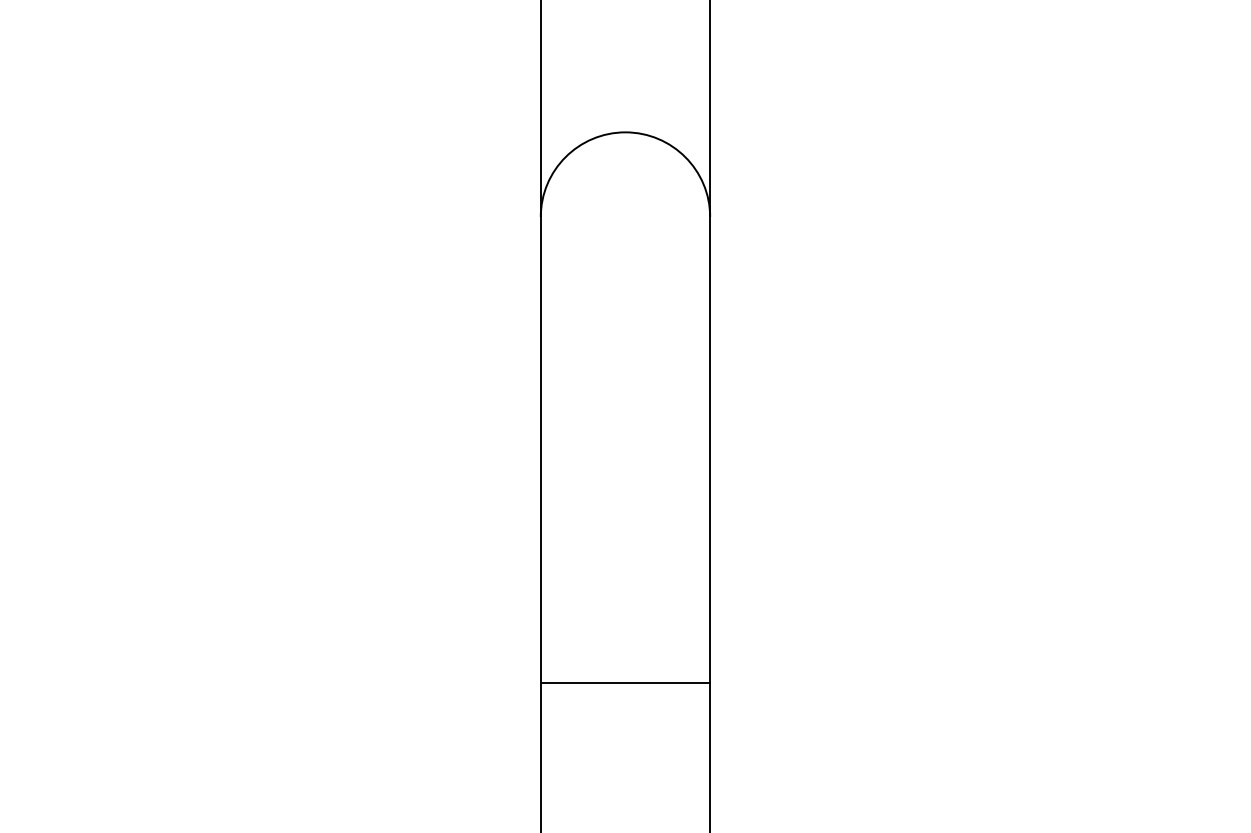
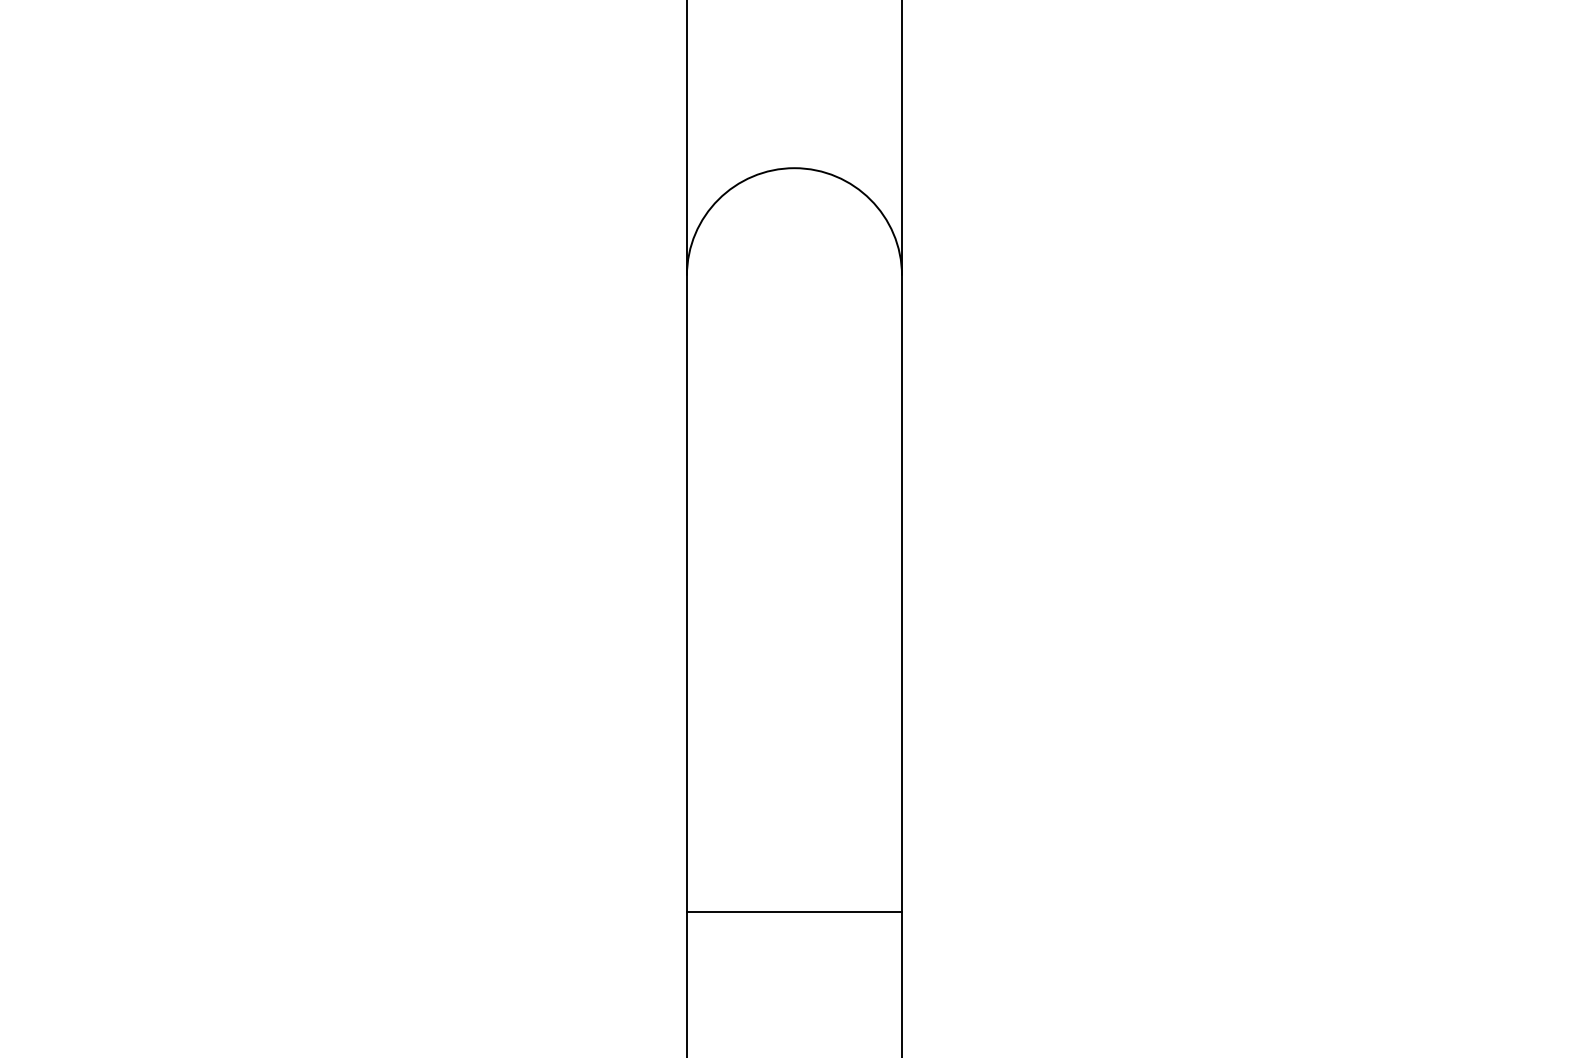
line: (625, 683) -> (794, 912), moved

